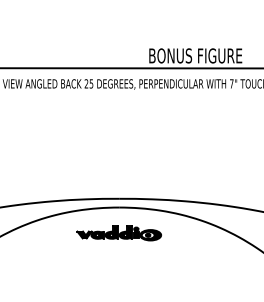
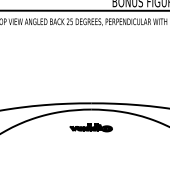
part: (118, 233) -> (90, 127), size x0.7

